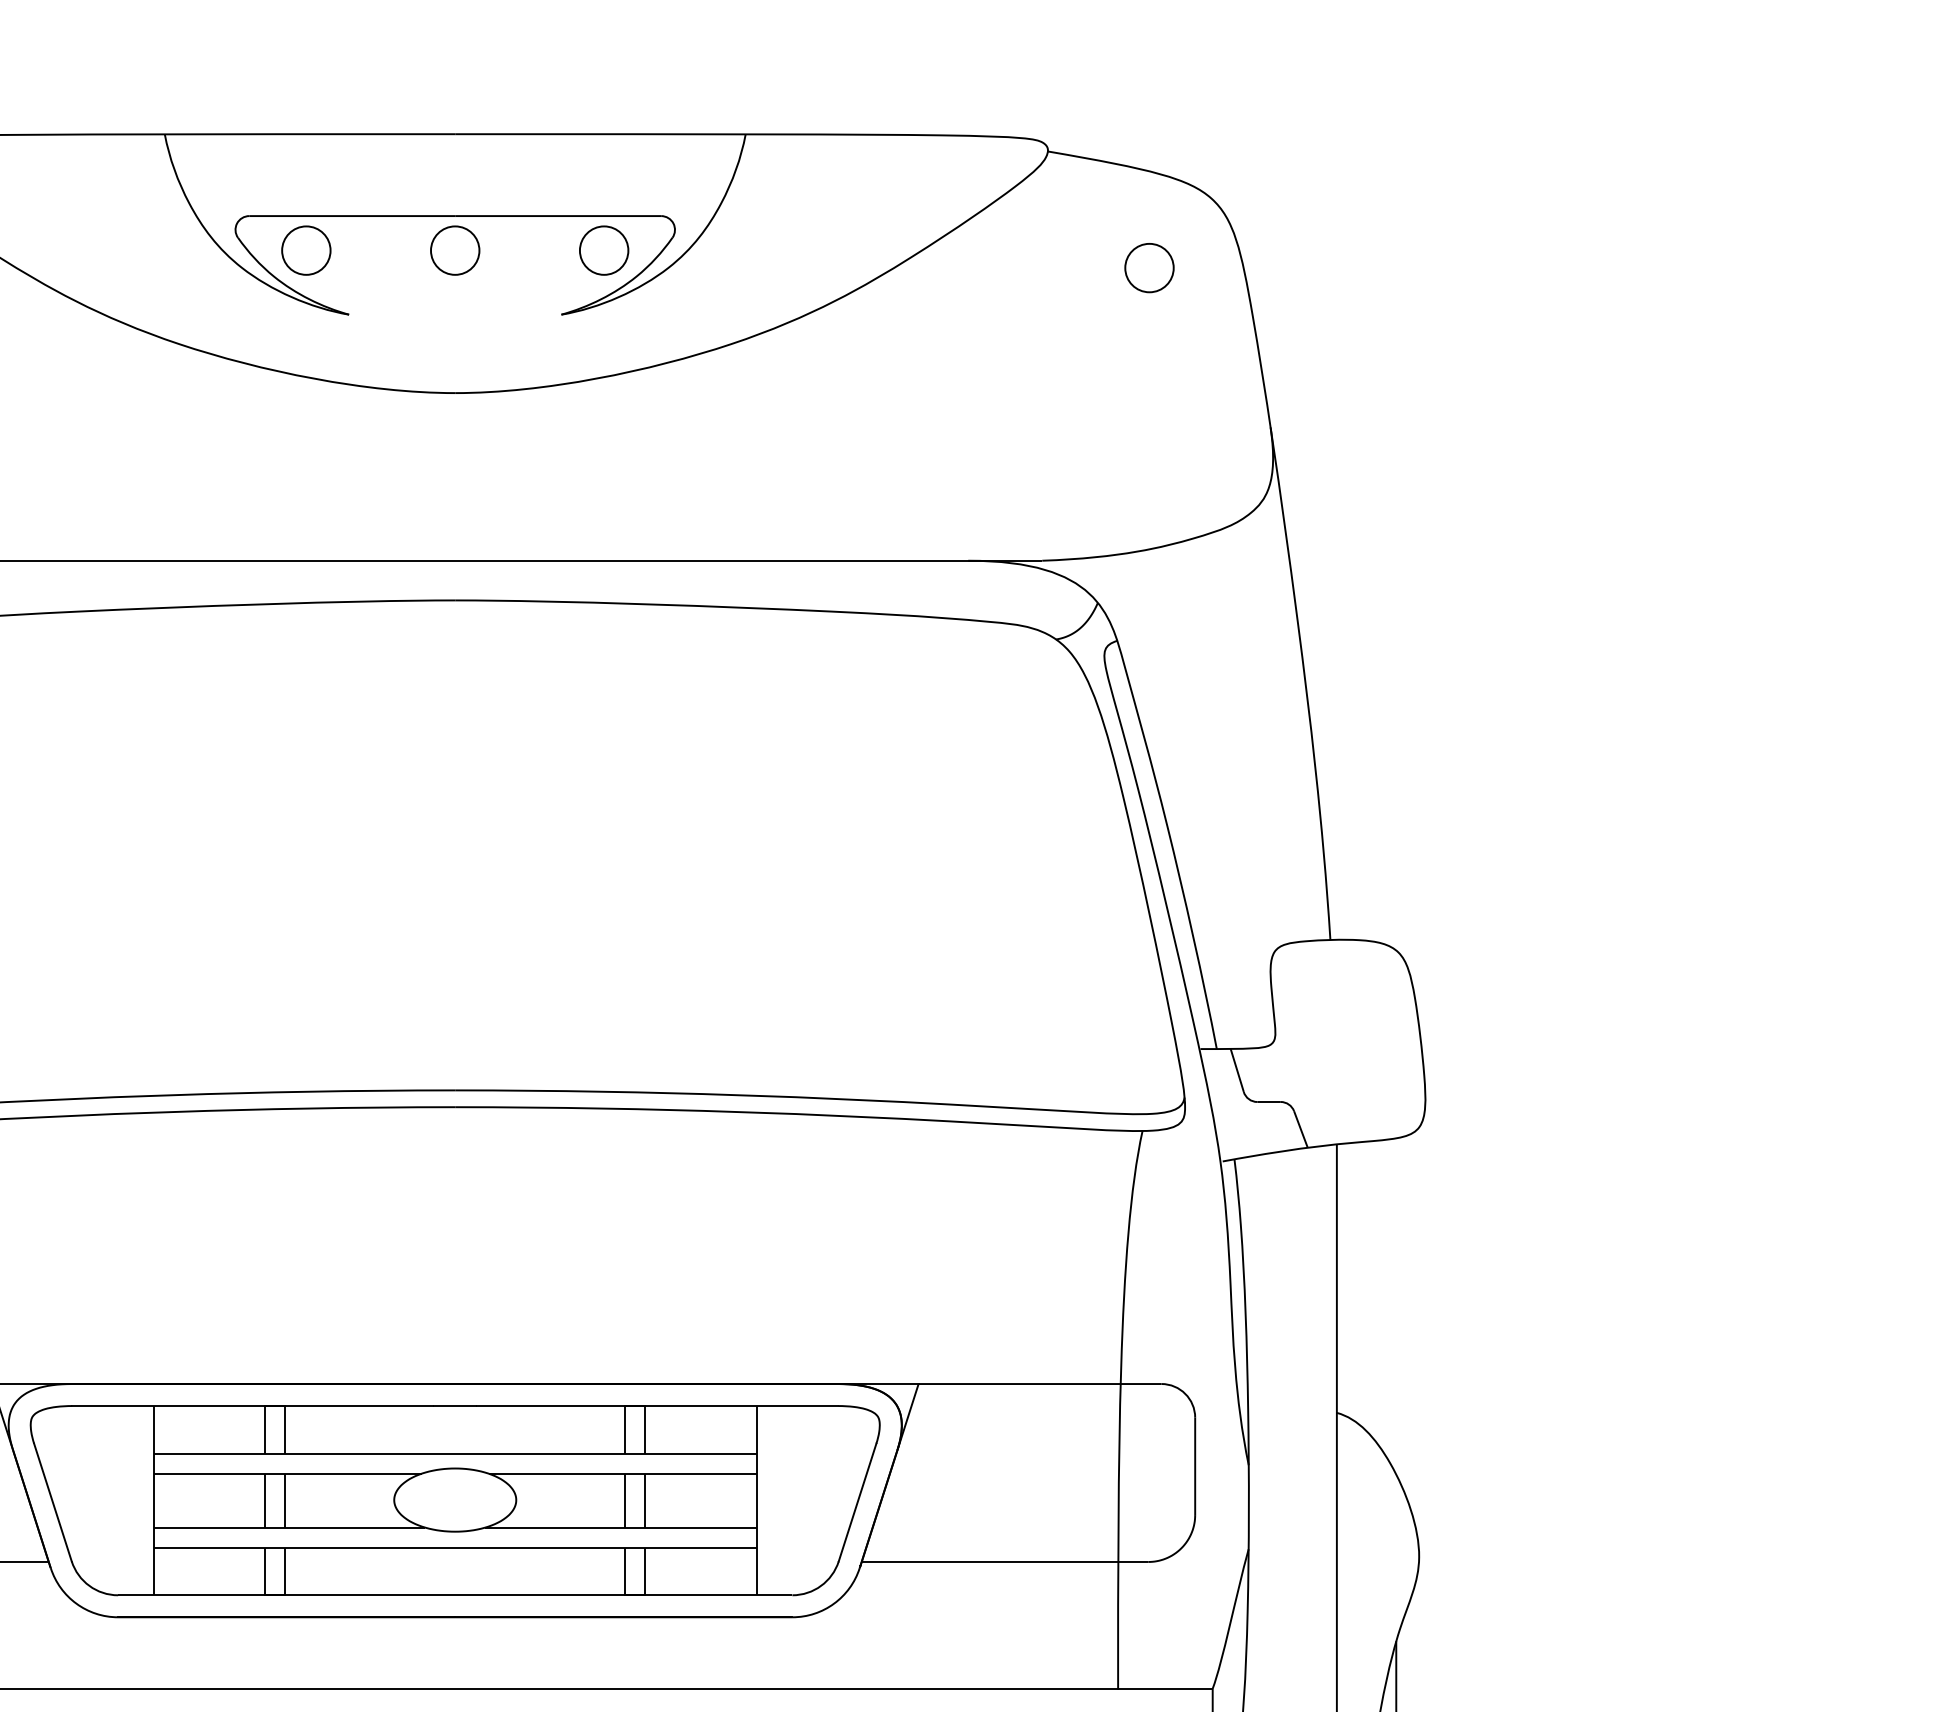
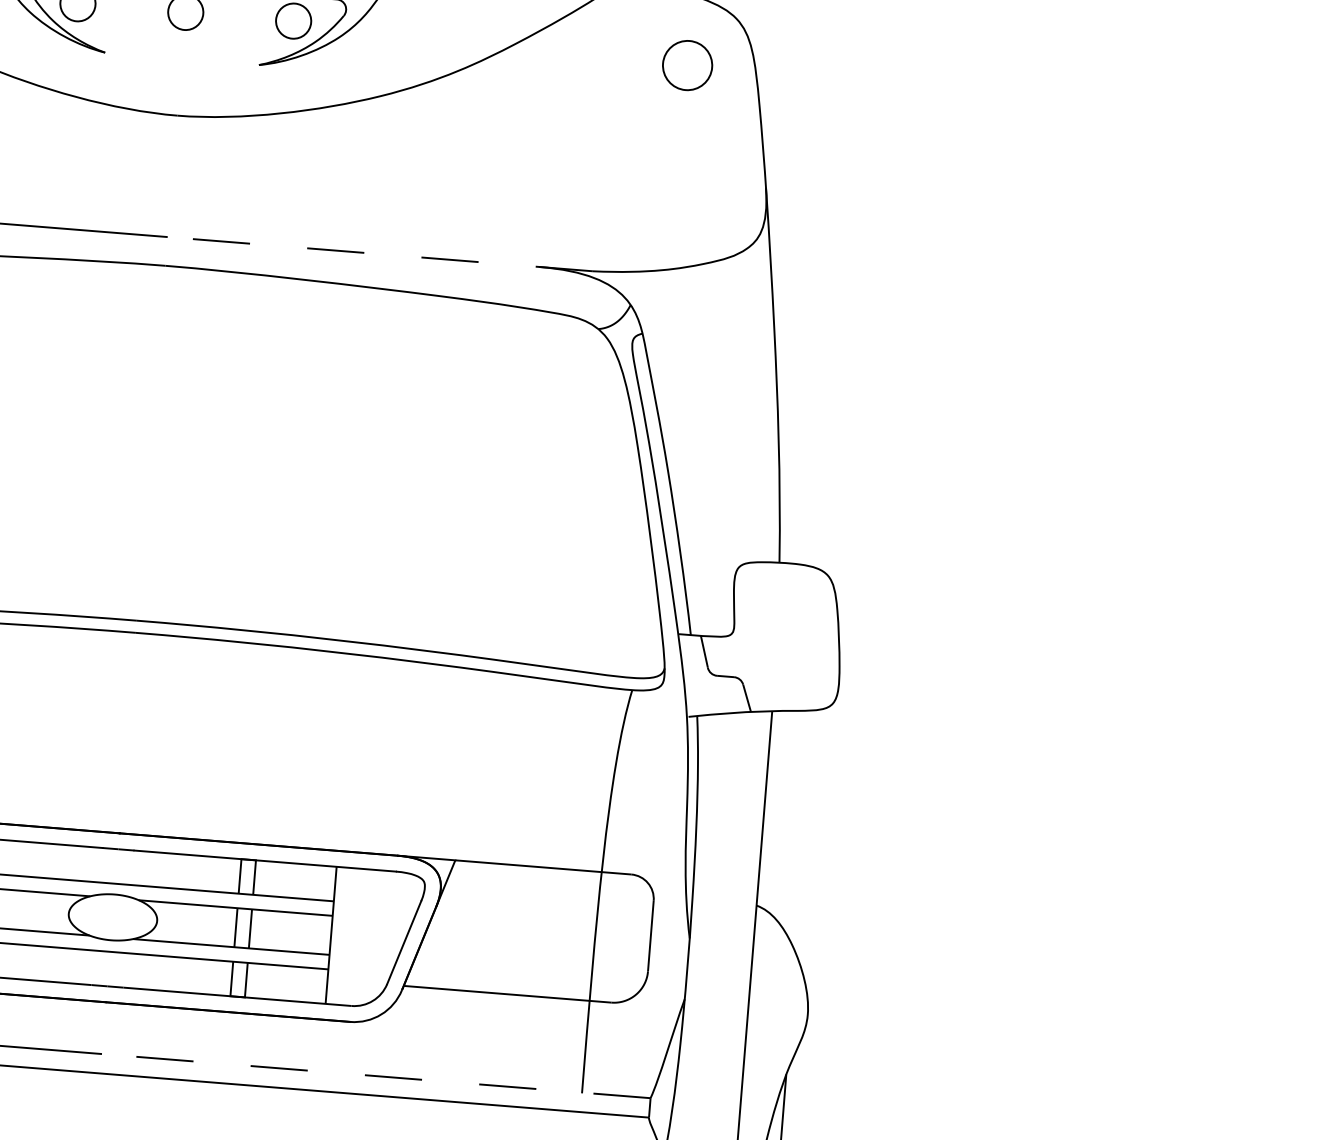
circle: (1149, 267) -> (687, 65), size x1.4
line: (748, 560) -> (380, 253), solid -> dashed
line: (833, 1688) -> (375, 1075), solid -> dashed

